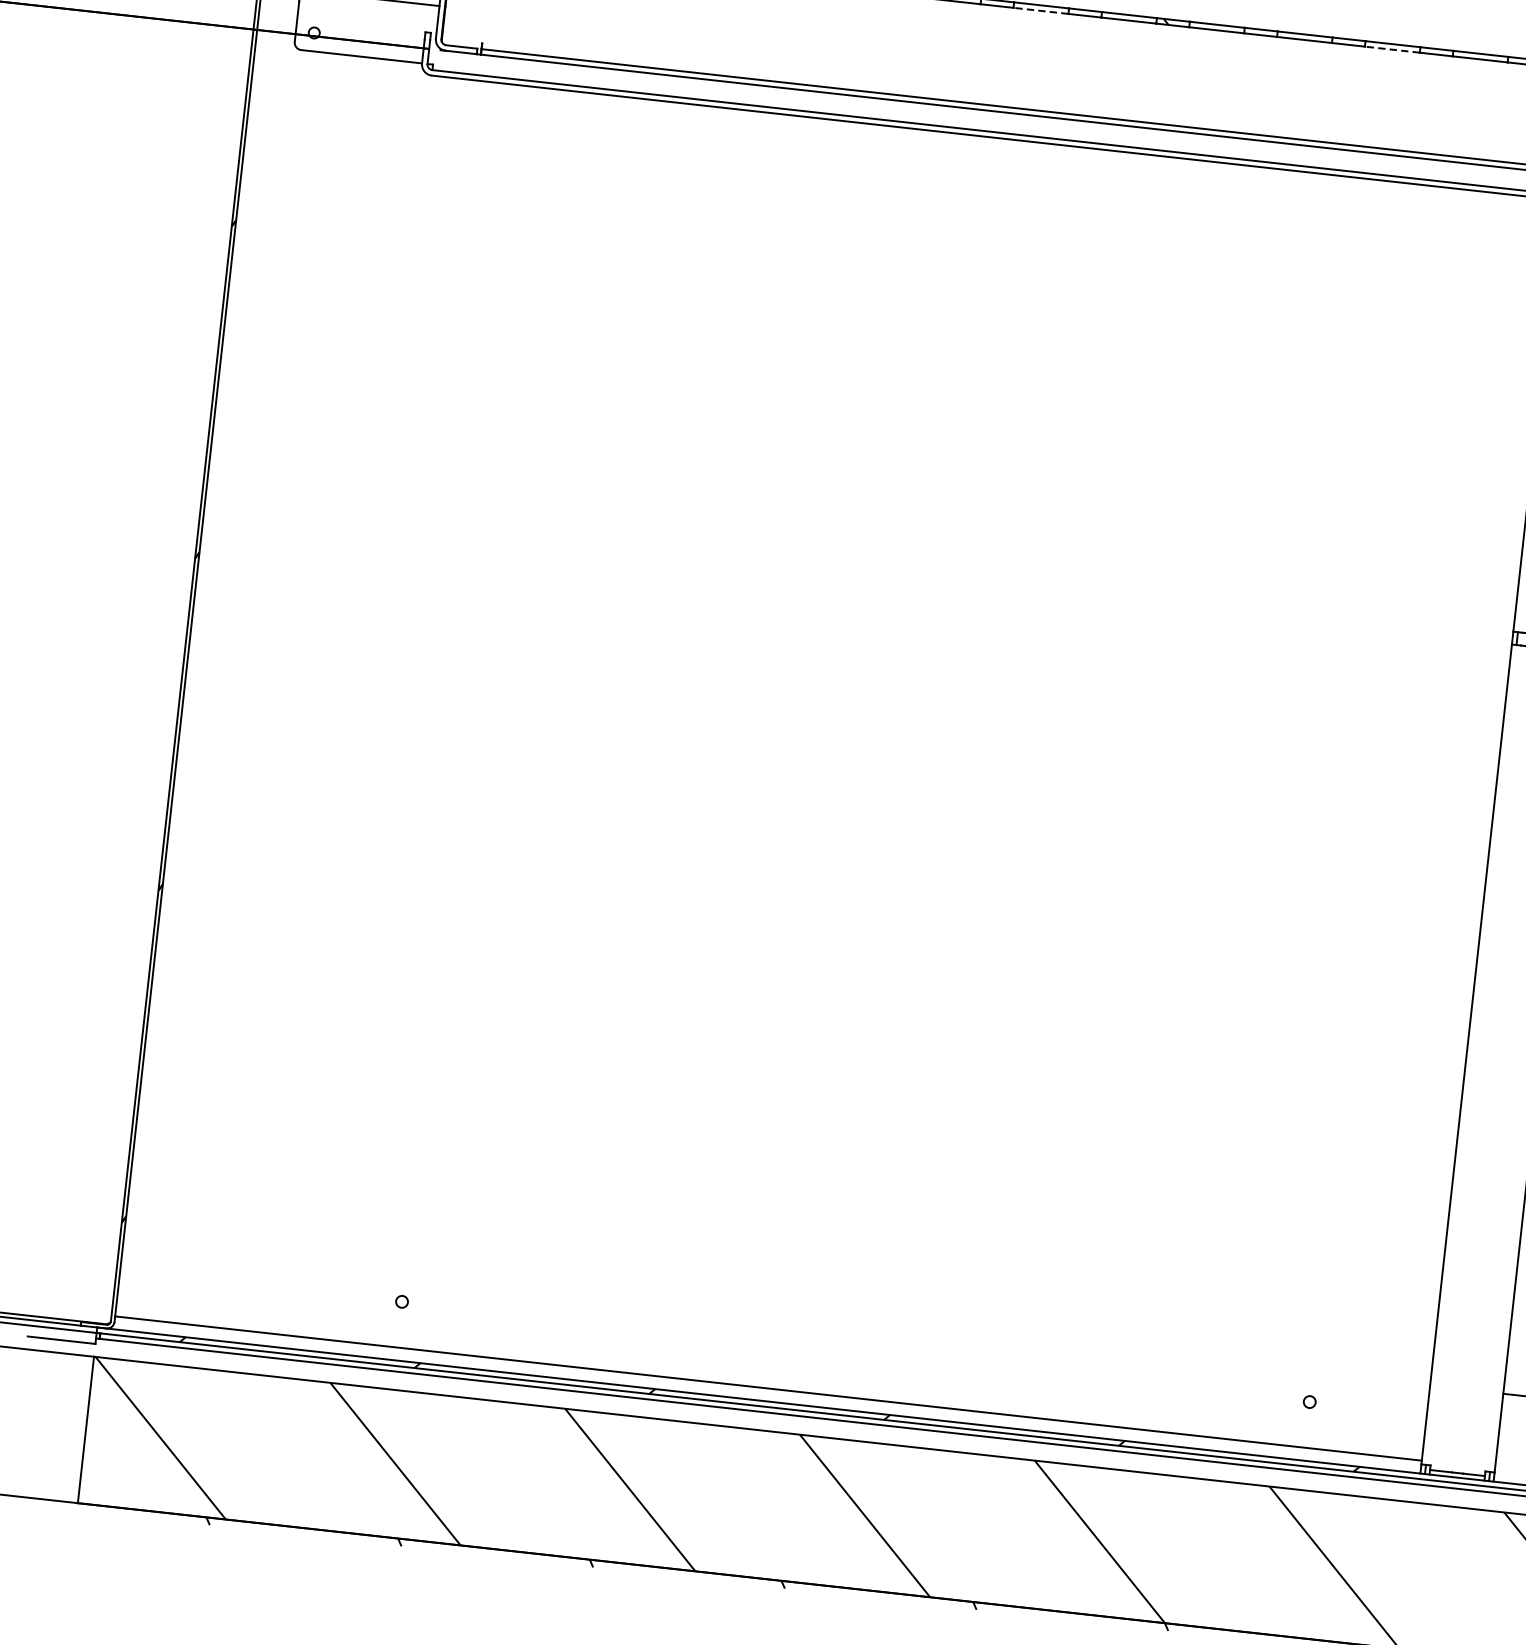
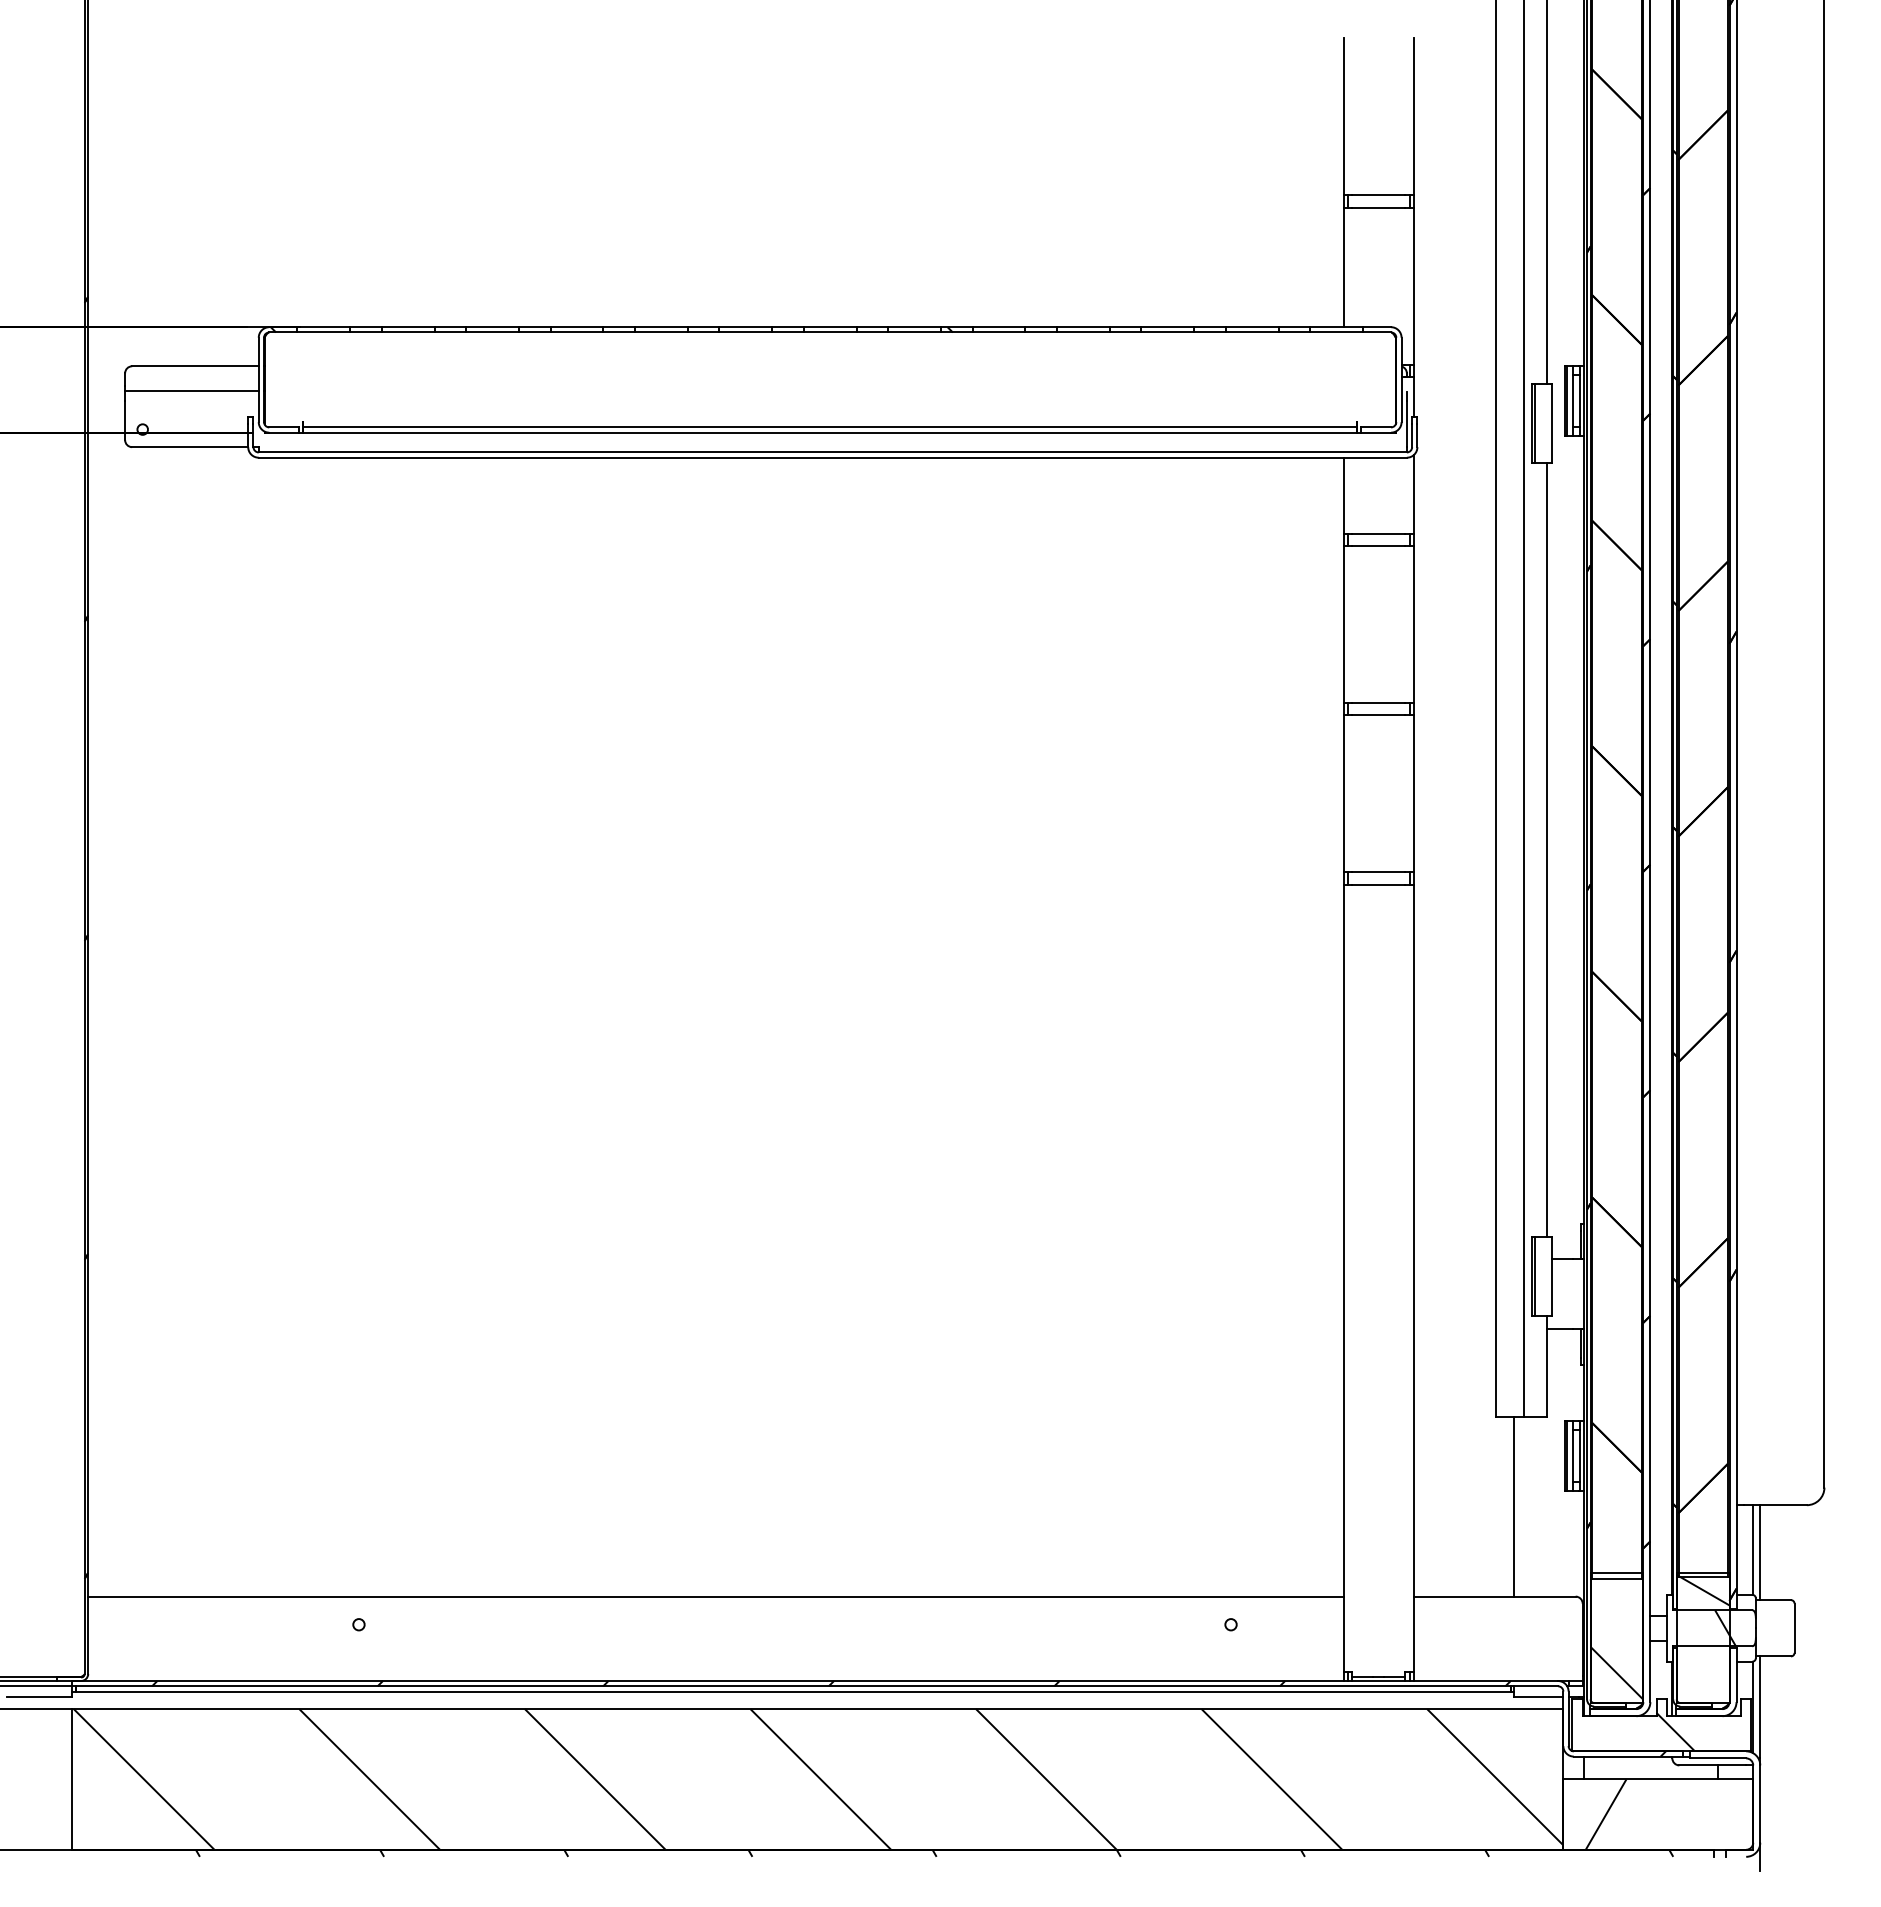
line: (1040, 10) -> (829, 332), dashed -> solid
line: (1392, 49) -> (1167, 332), dashed -> solid
line: (768, 1388) -> (715, 1596), moved

